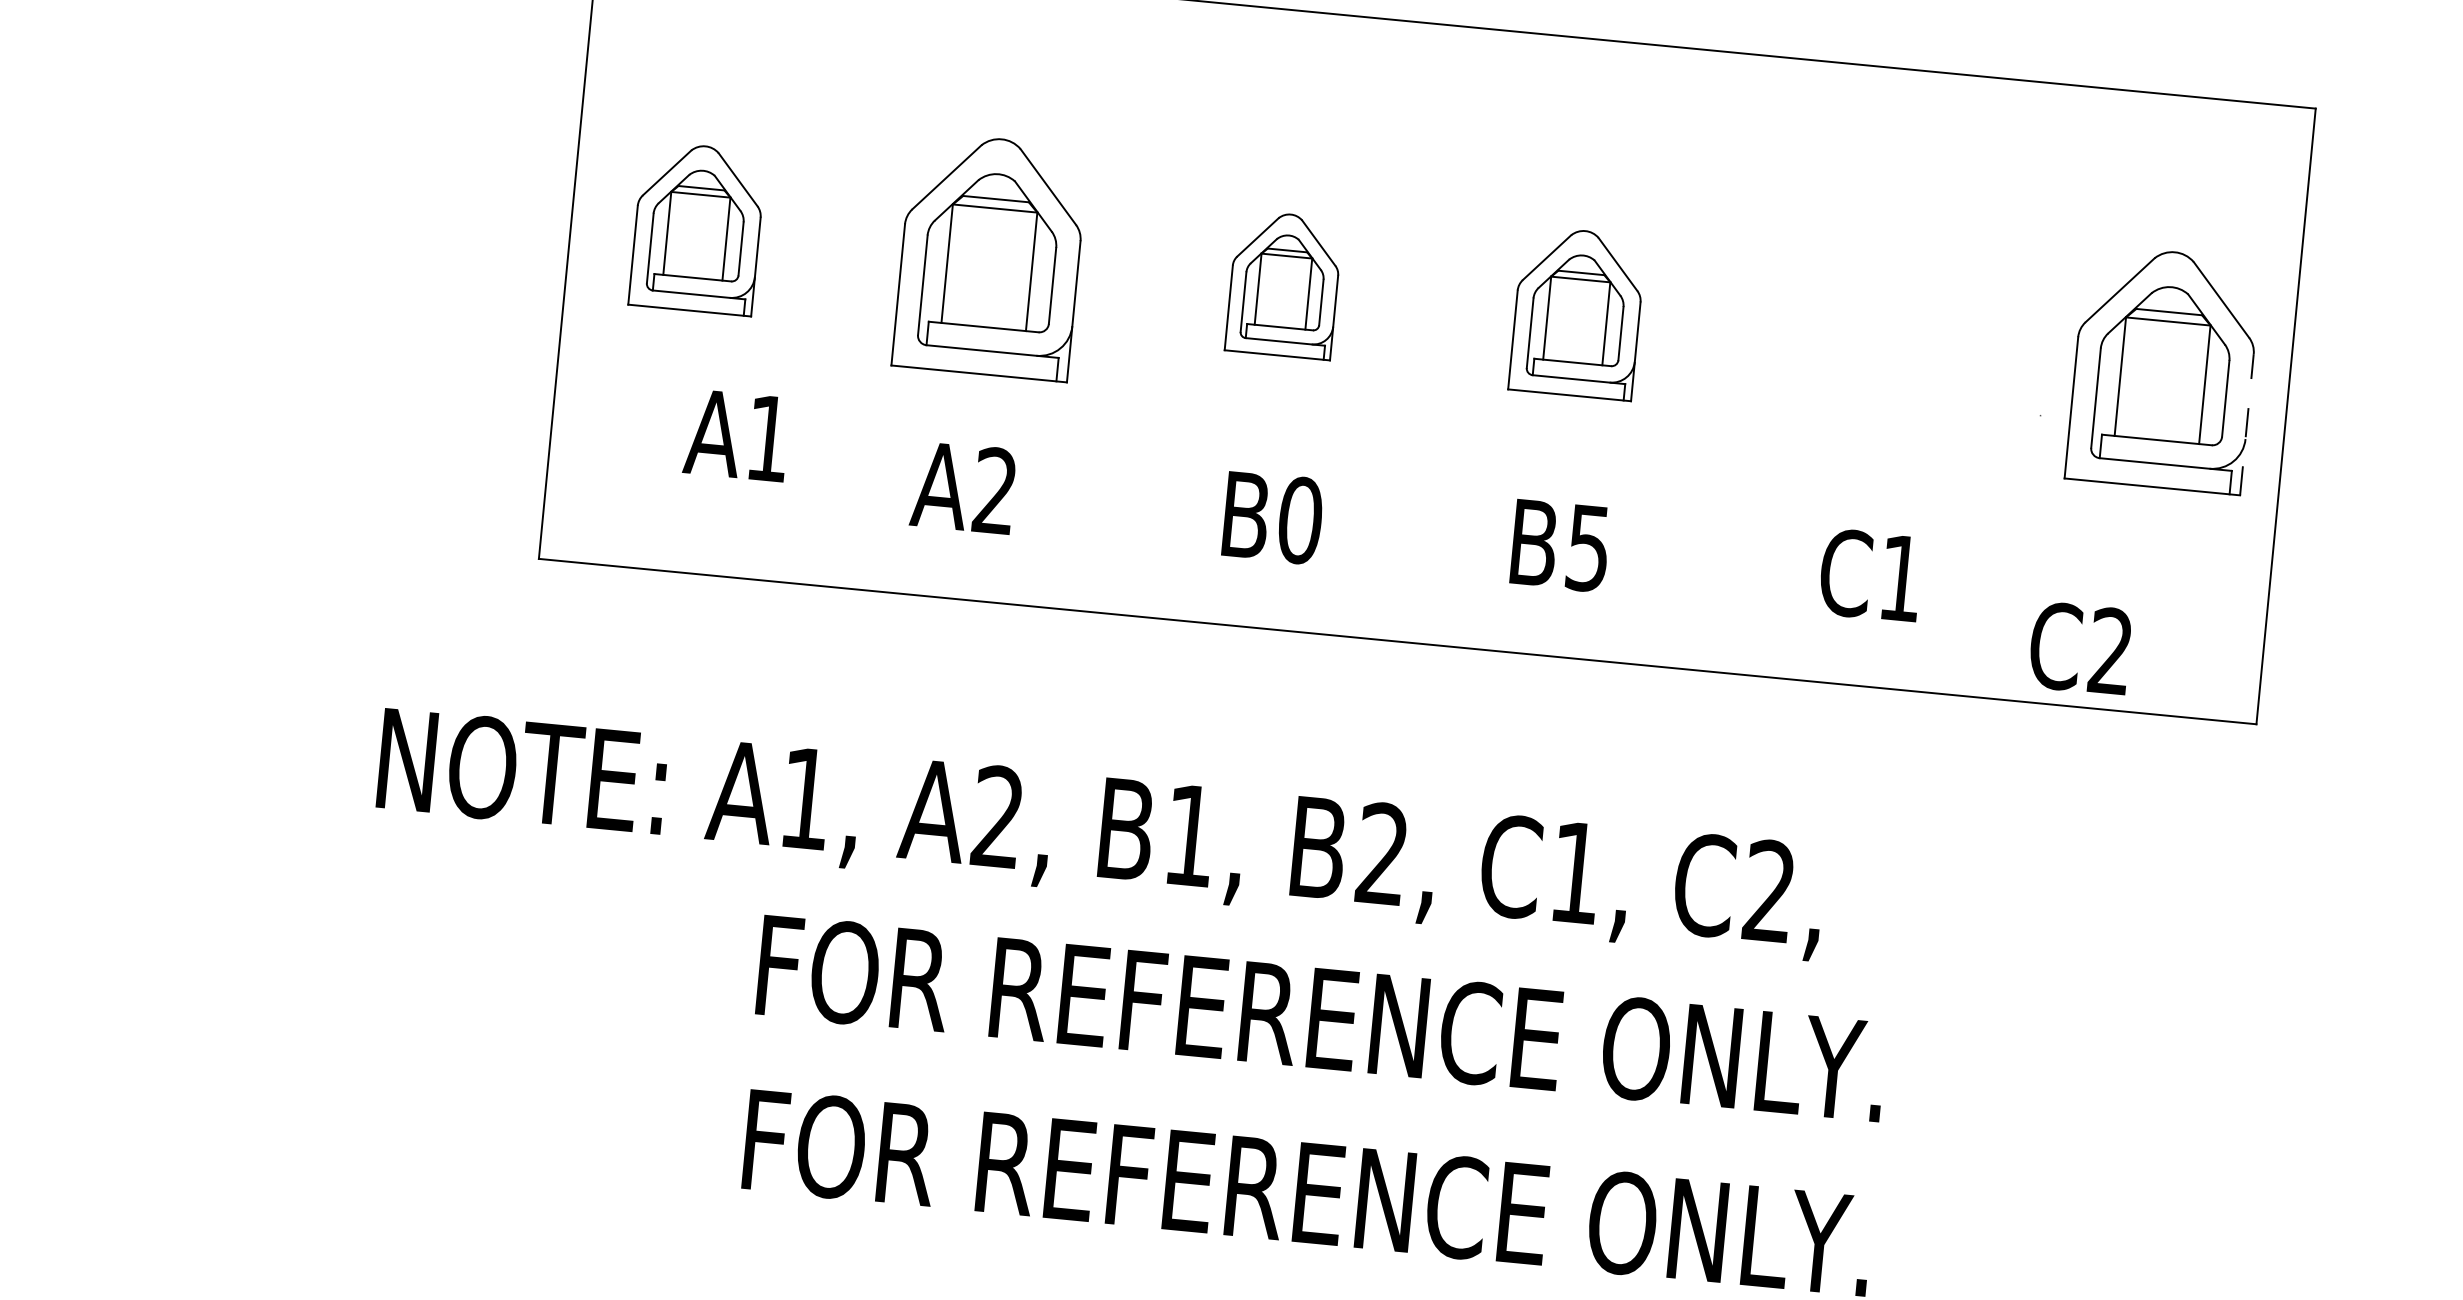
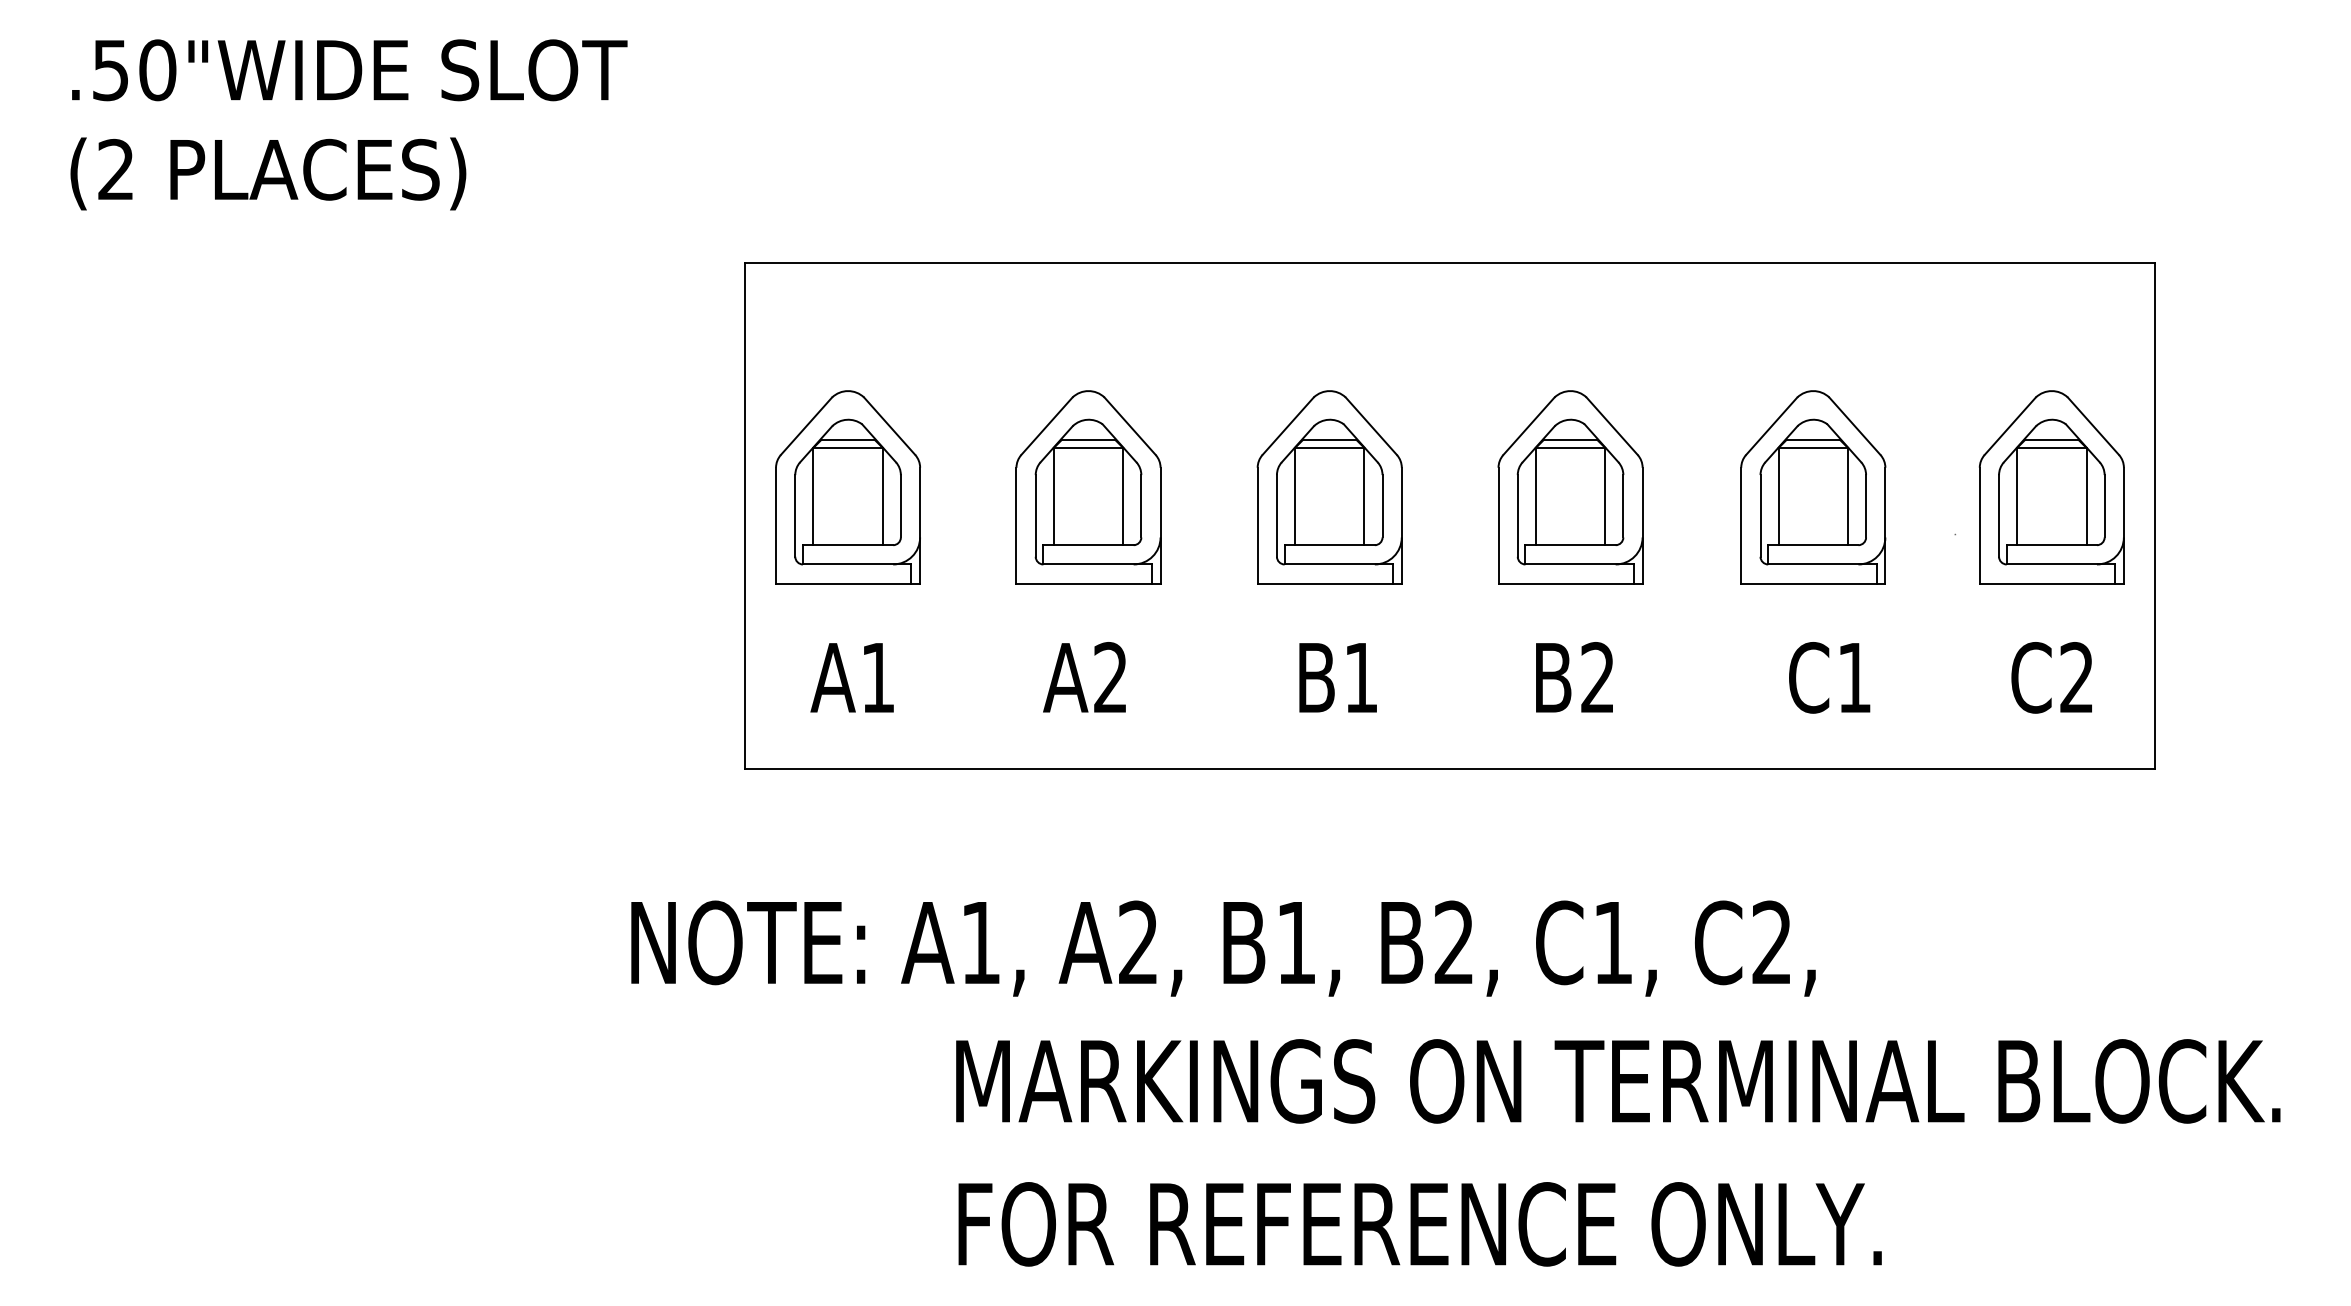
part: (696, 228) -> (847, 487), size x1.43
part: (1283, 285) -> (1329, 487), size x1.67
part: (1577, 313) -> (1570, 487), size x1.43
part: (1873, 341) -> (1813, 487), added
line: (2246, 424) -> (2123, 525), dashed -> solid
text: (736, 435) -> (851, 677), moved
text: (1300, 520) -> (1361, 677), B0 -> B1
text: (1588, 547) -> (1597, 677), B5 -> B2
text: (2079, 648) -> (2051, 677), moved
text: (1569, 1042) -> (1621, 1081), FOR REFERENCE ONLY. -> MARKINGS ON TERMINAL BLOCK.

